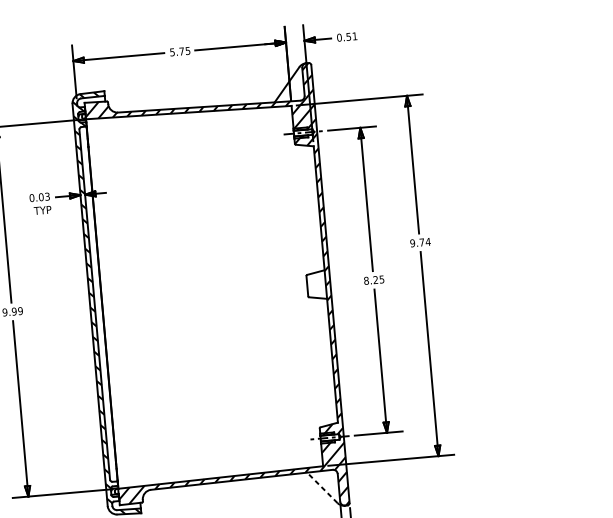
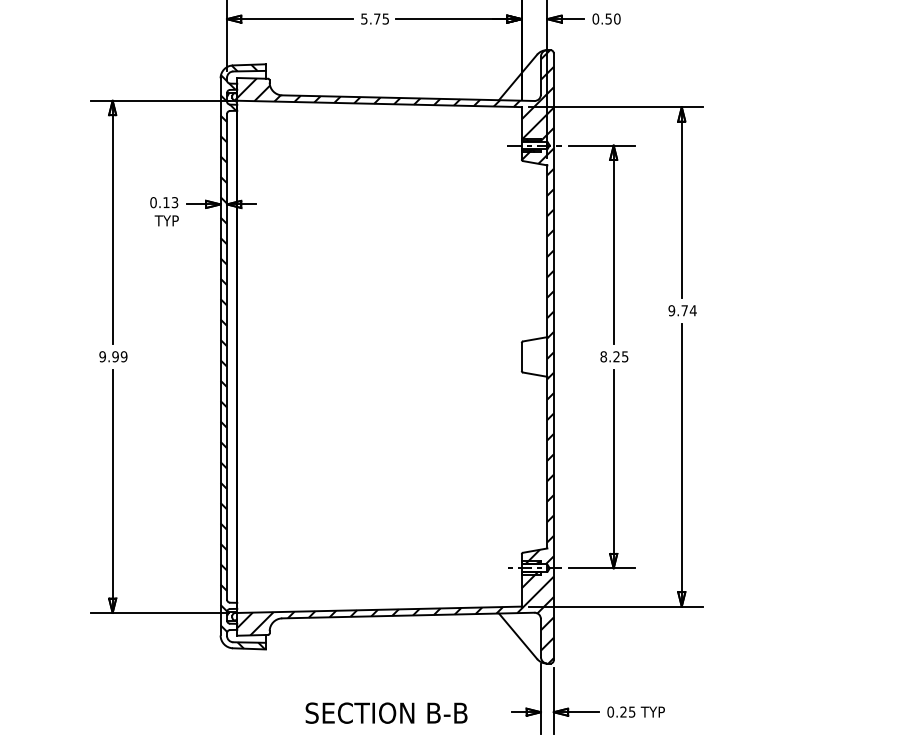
text: (355, 35) -> (617, 18), 0.51 -> 0.50
text: (41, 197) -> (166, 202), 0.03 -> 0.13
line: (322, 487) -> (518, 636), dashed -> solid

